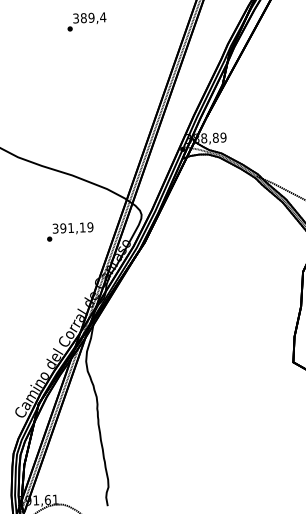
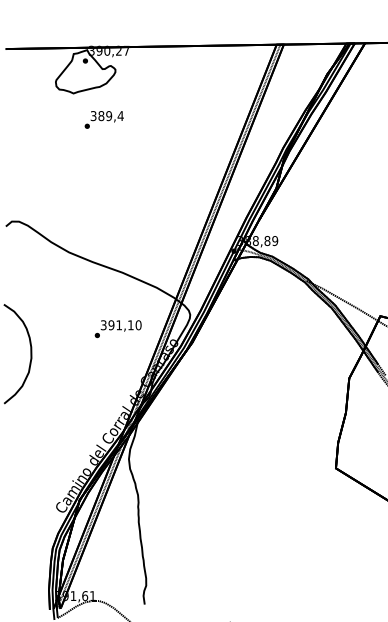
text: (86, 21) -> (103, 119), moved
text: (90, 227) -> (138, 325), 391,19 -> 391,10

